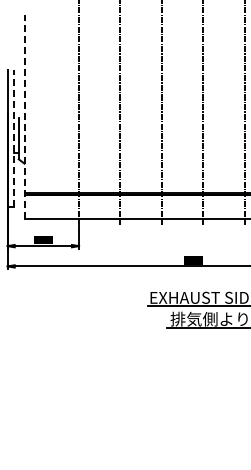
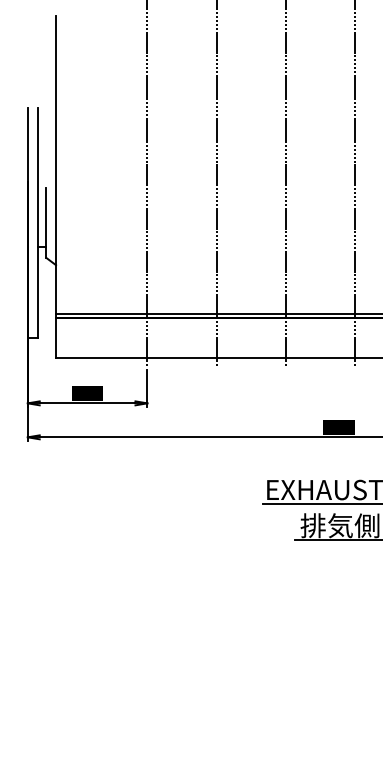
line: (24, 116) -> (56, 186), dashed -> solid
line: (13, 137) -> (37, 221), dashed -> solid

